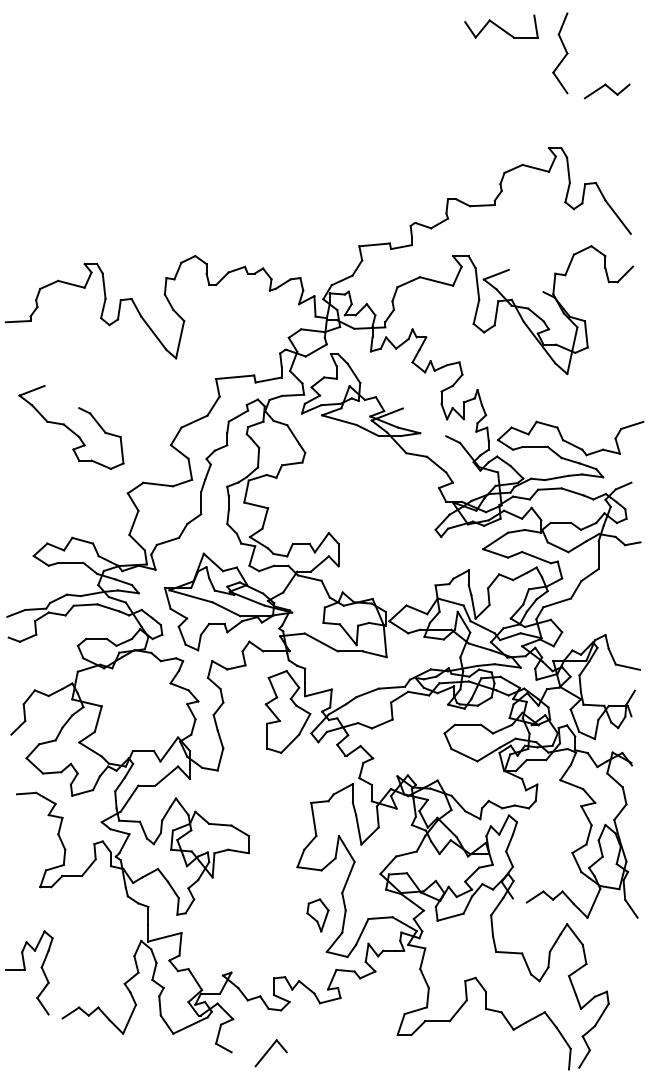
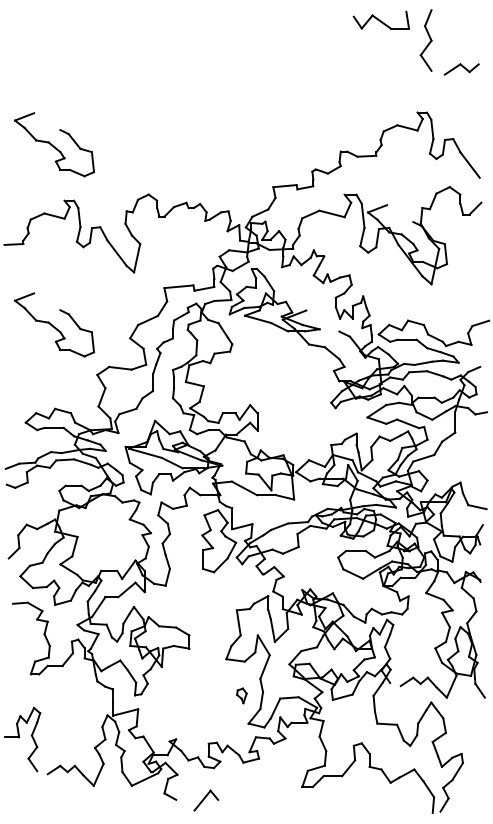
part: (71, 190) -> (54, 144), added
part: (317, 915) -> (241, 695), size x0.6

